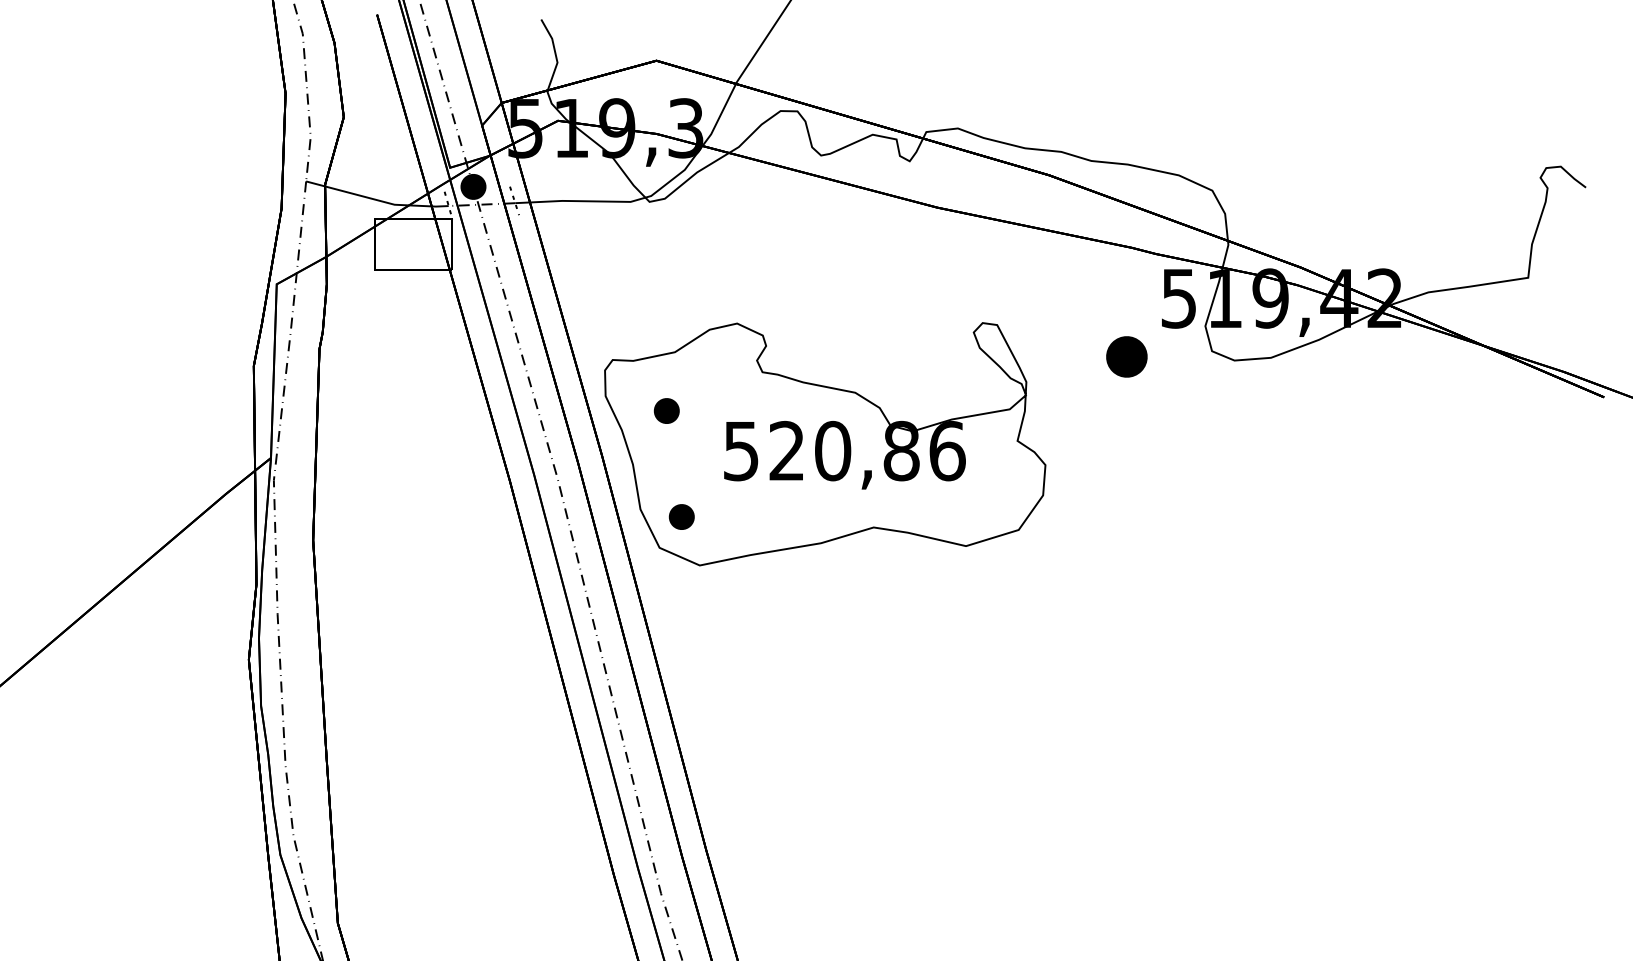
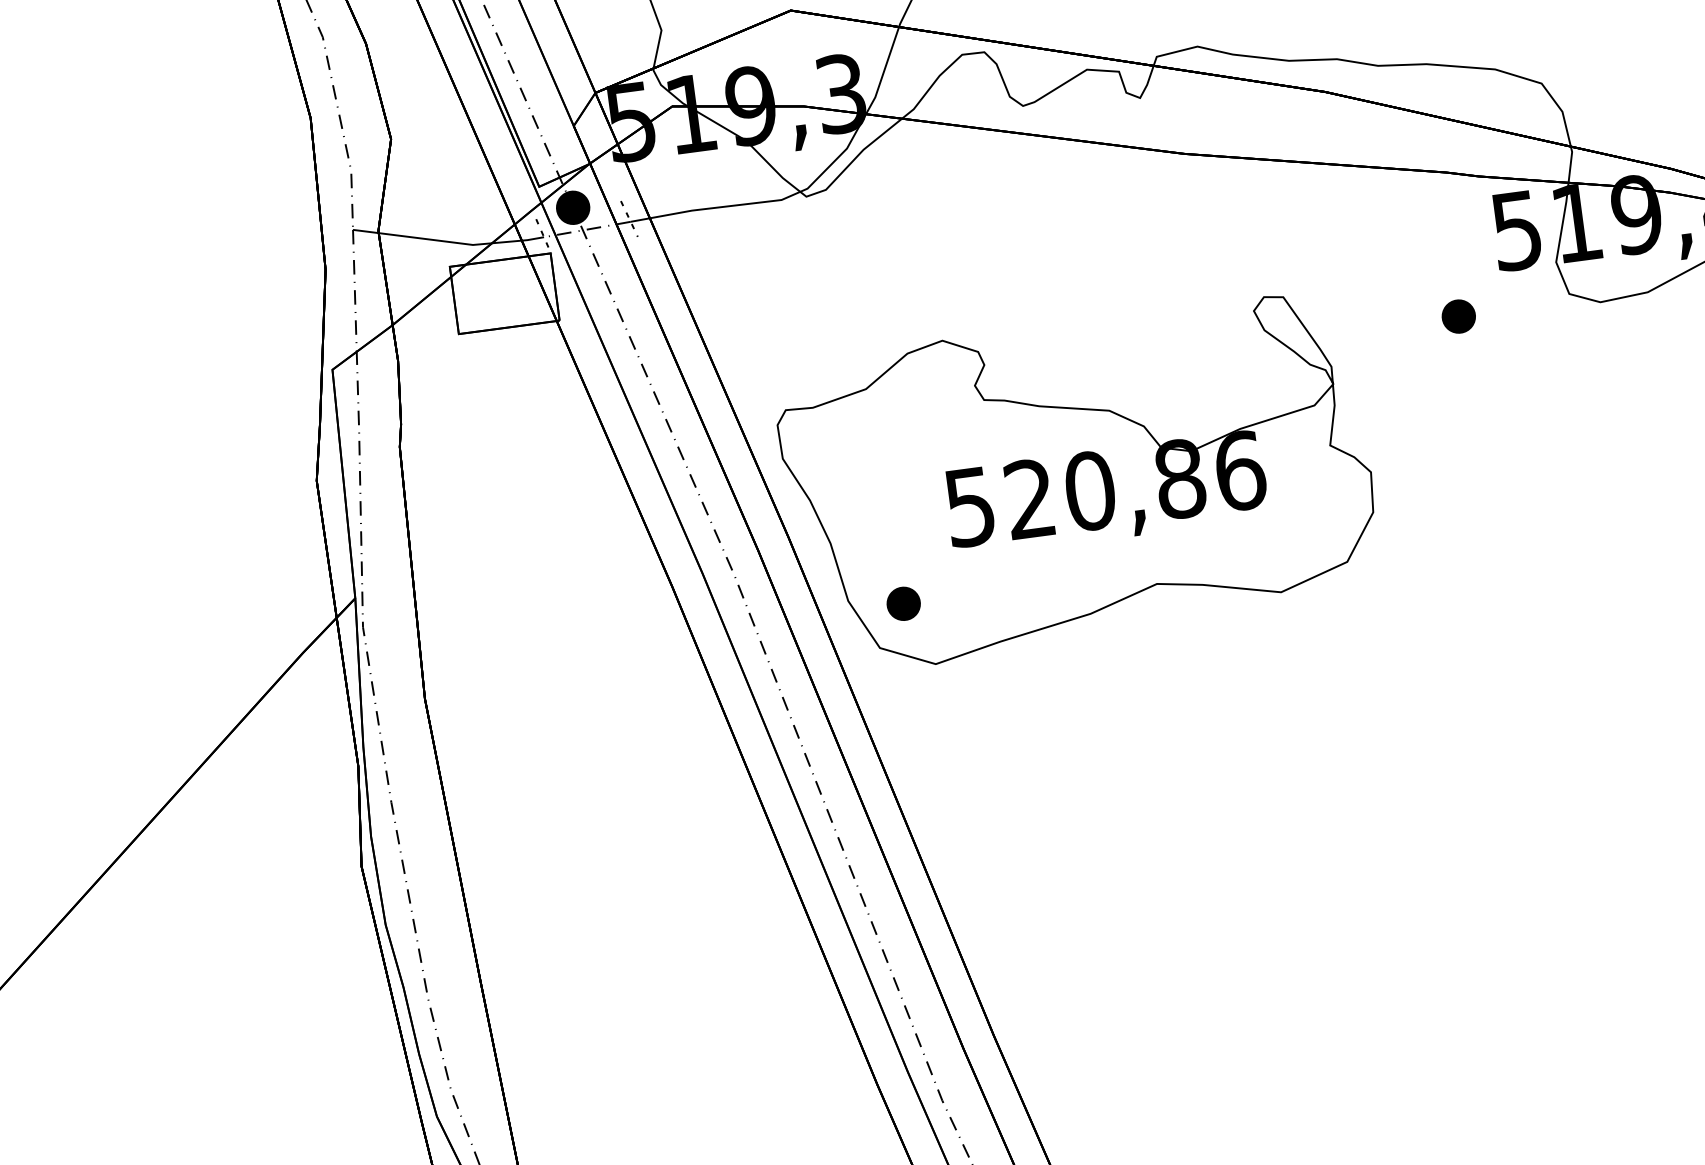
part: (1126, 357) -> (1458, 317), size x0.62
part: (666, 410) -> (865, 466), removed

